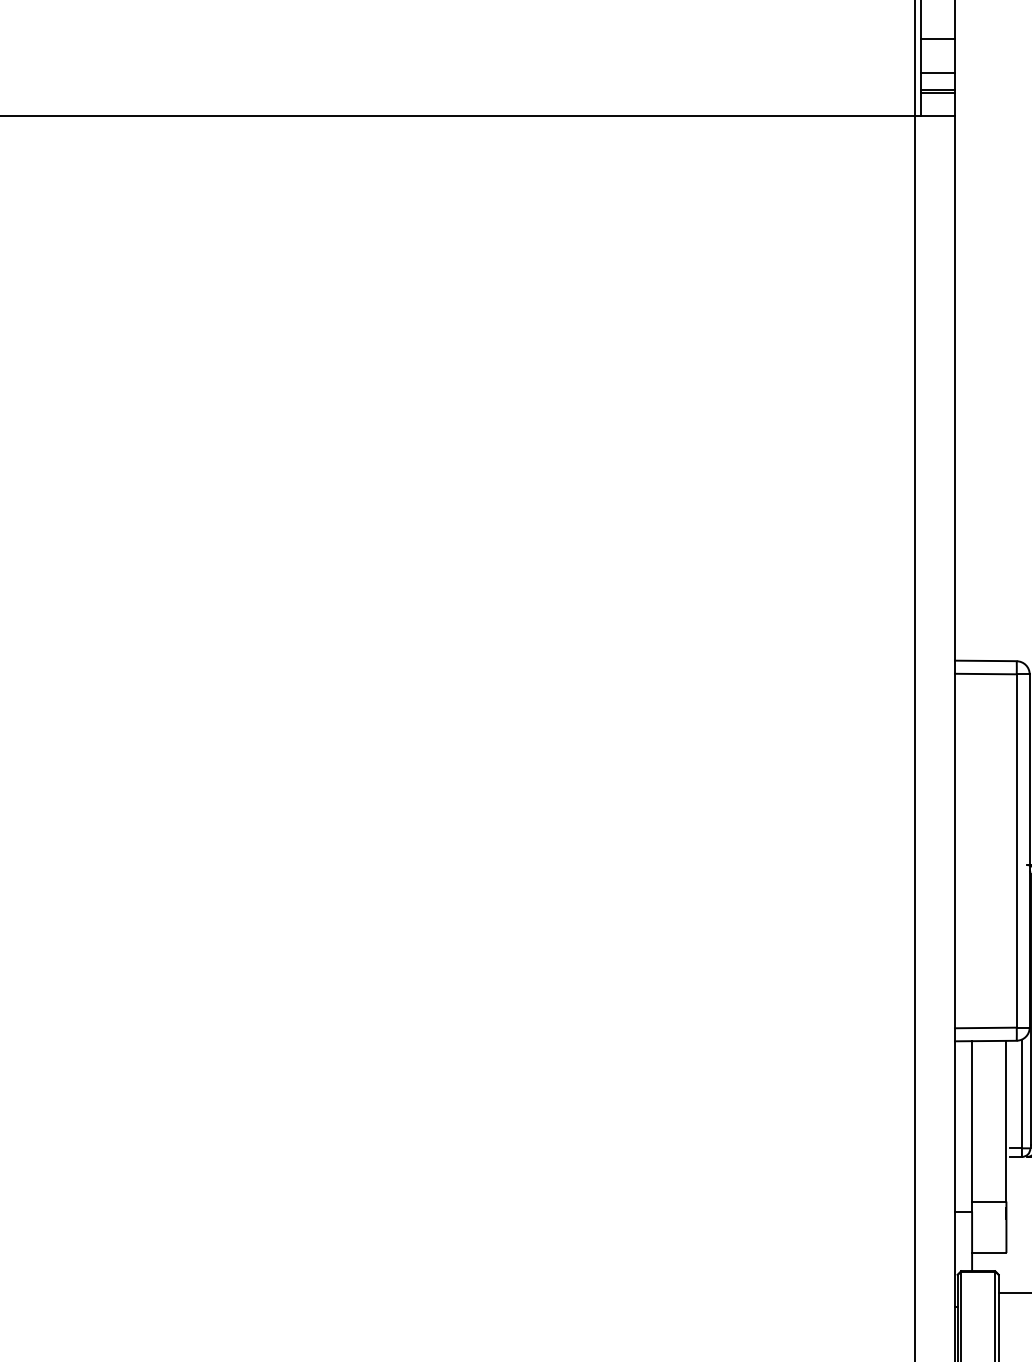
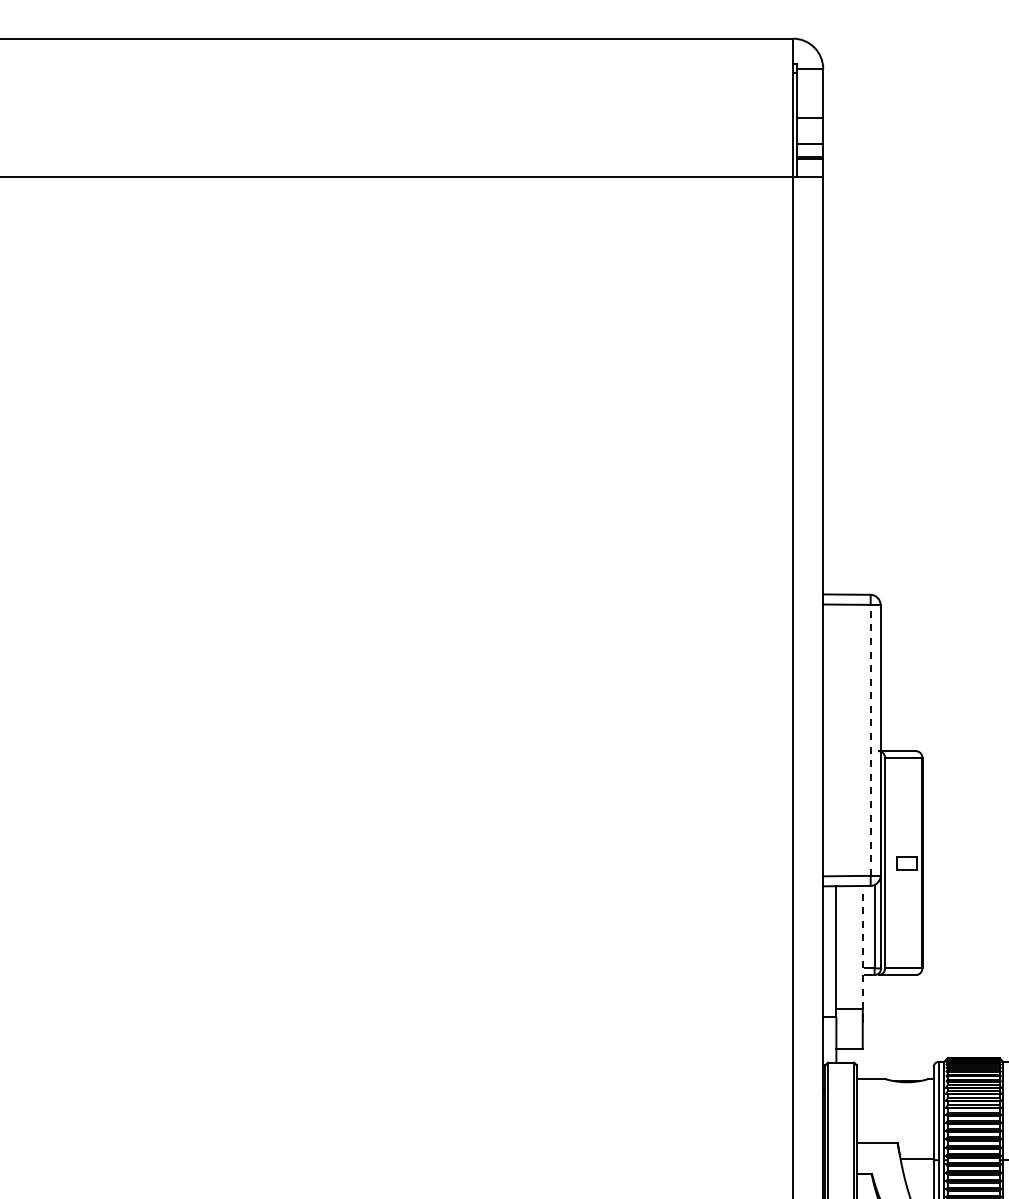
line: (1016, 849) -> (870, 739), solid -> dashed
line: (1006, 1121) -> (862, 947), solid -> dashed

